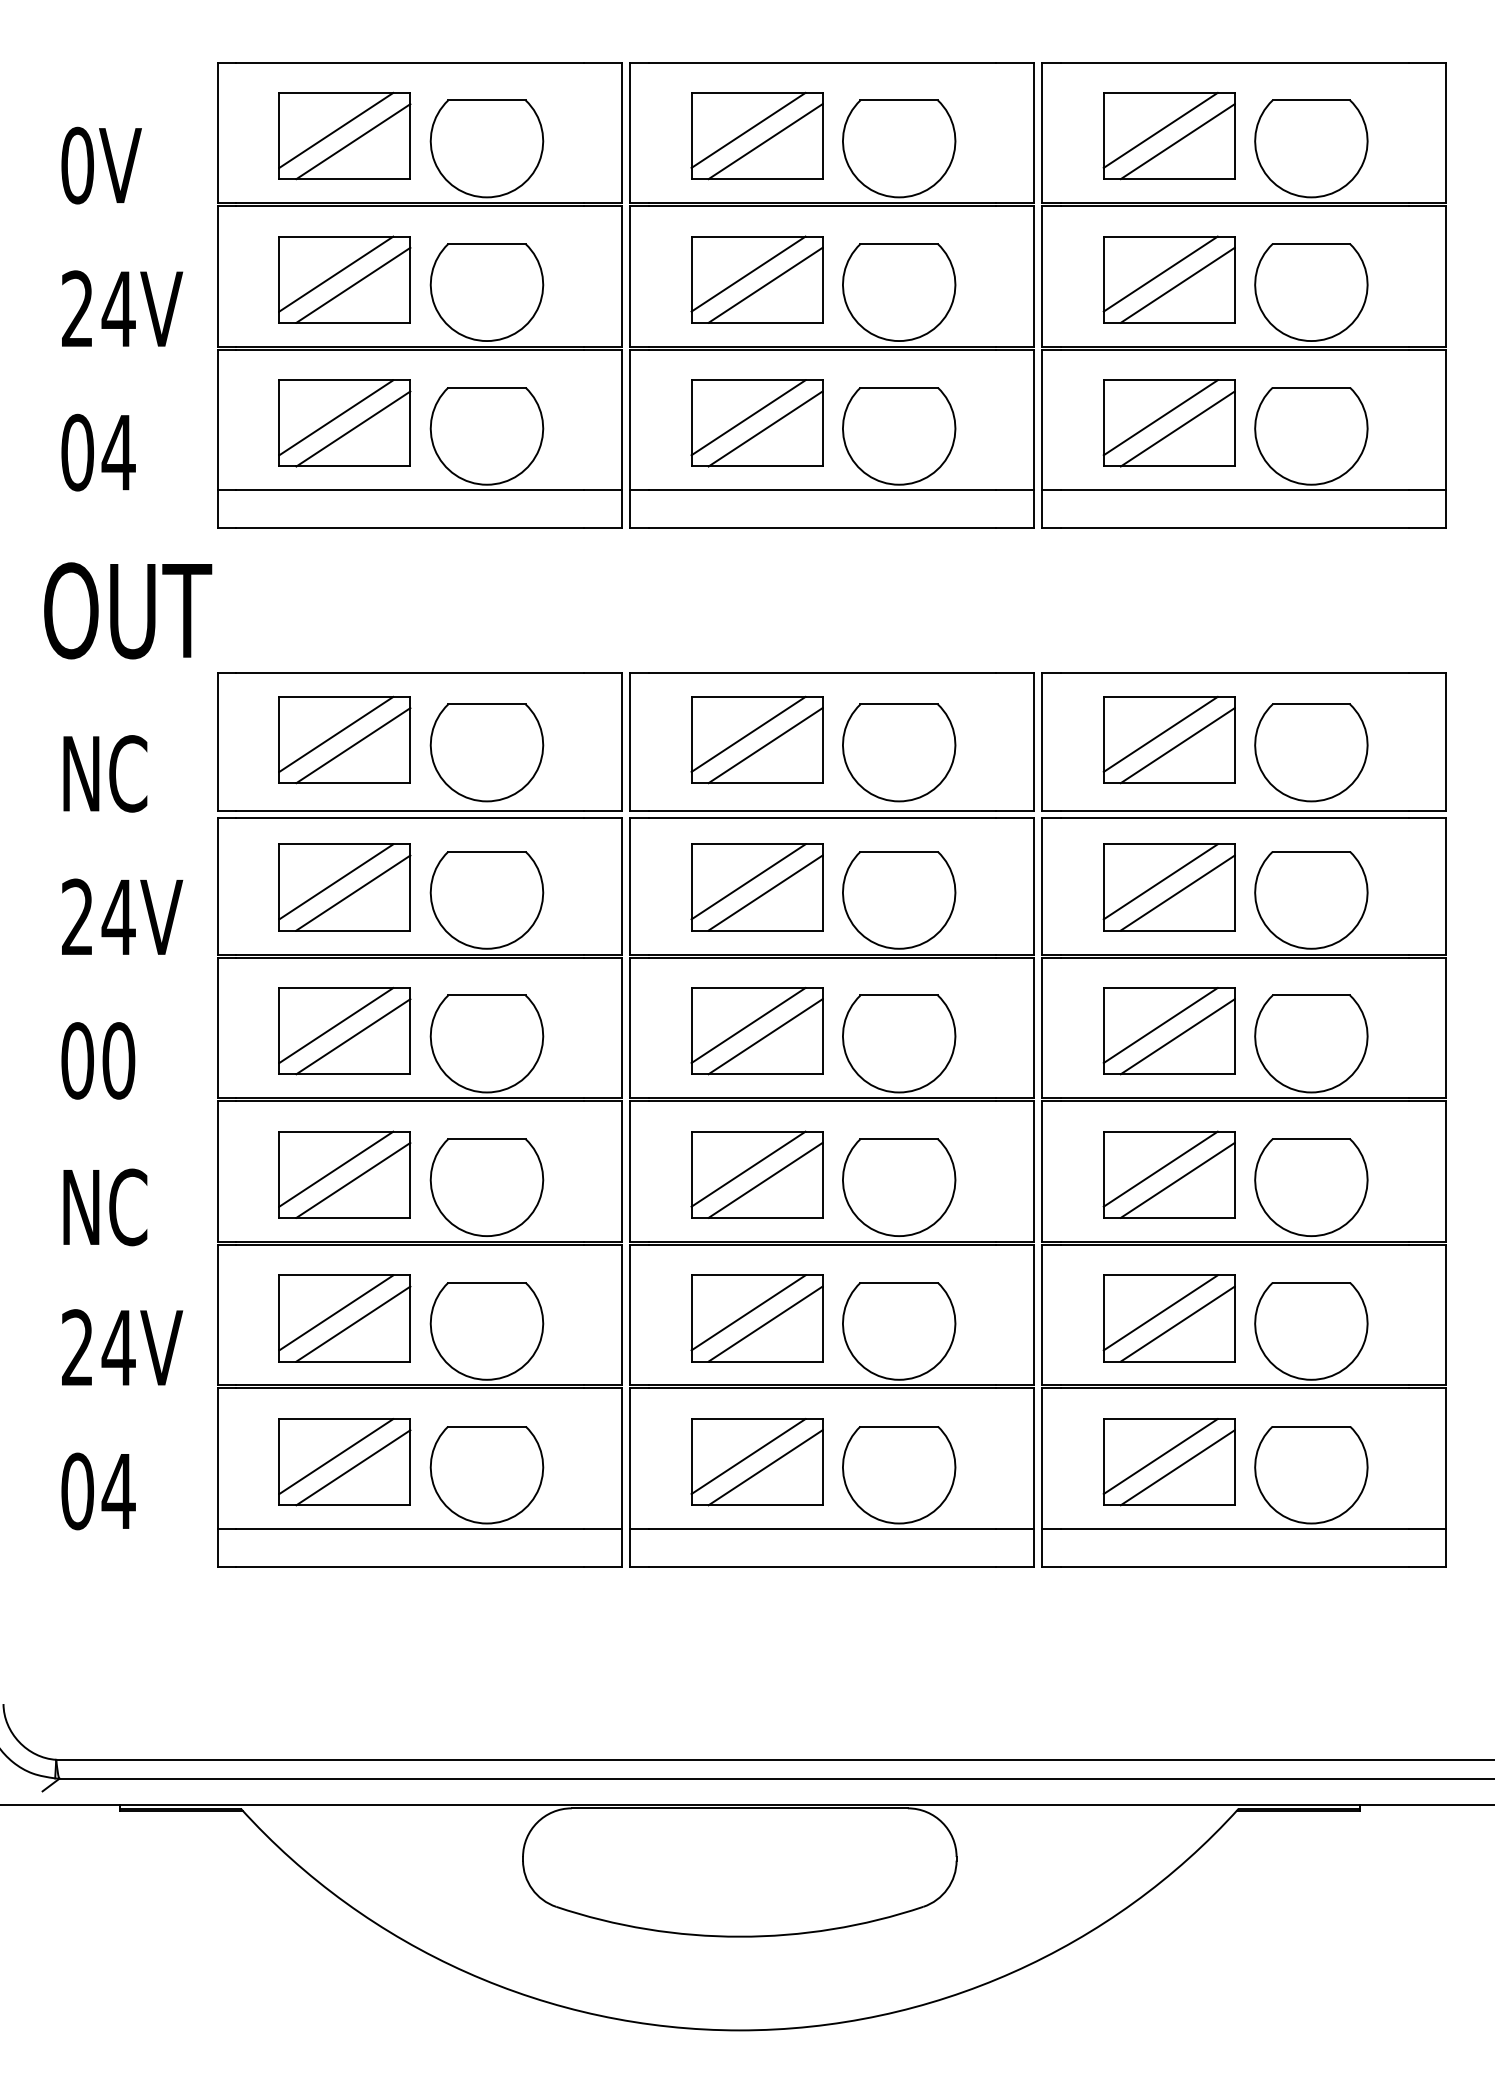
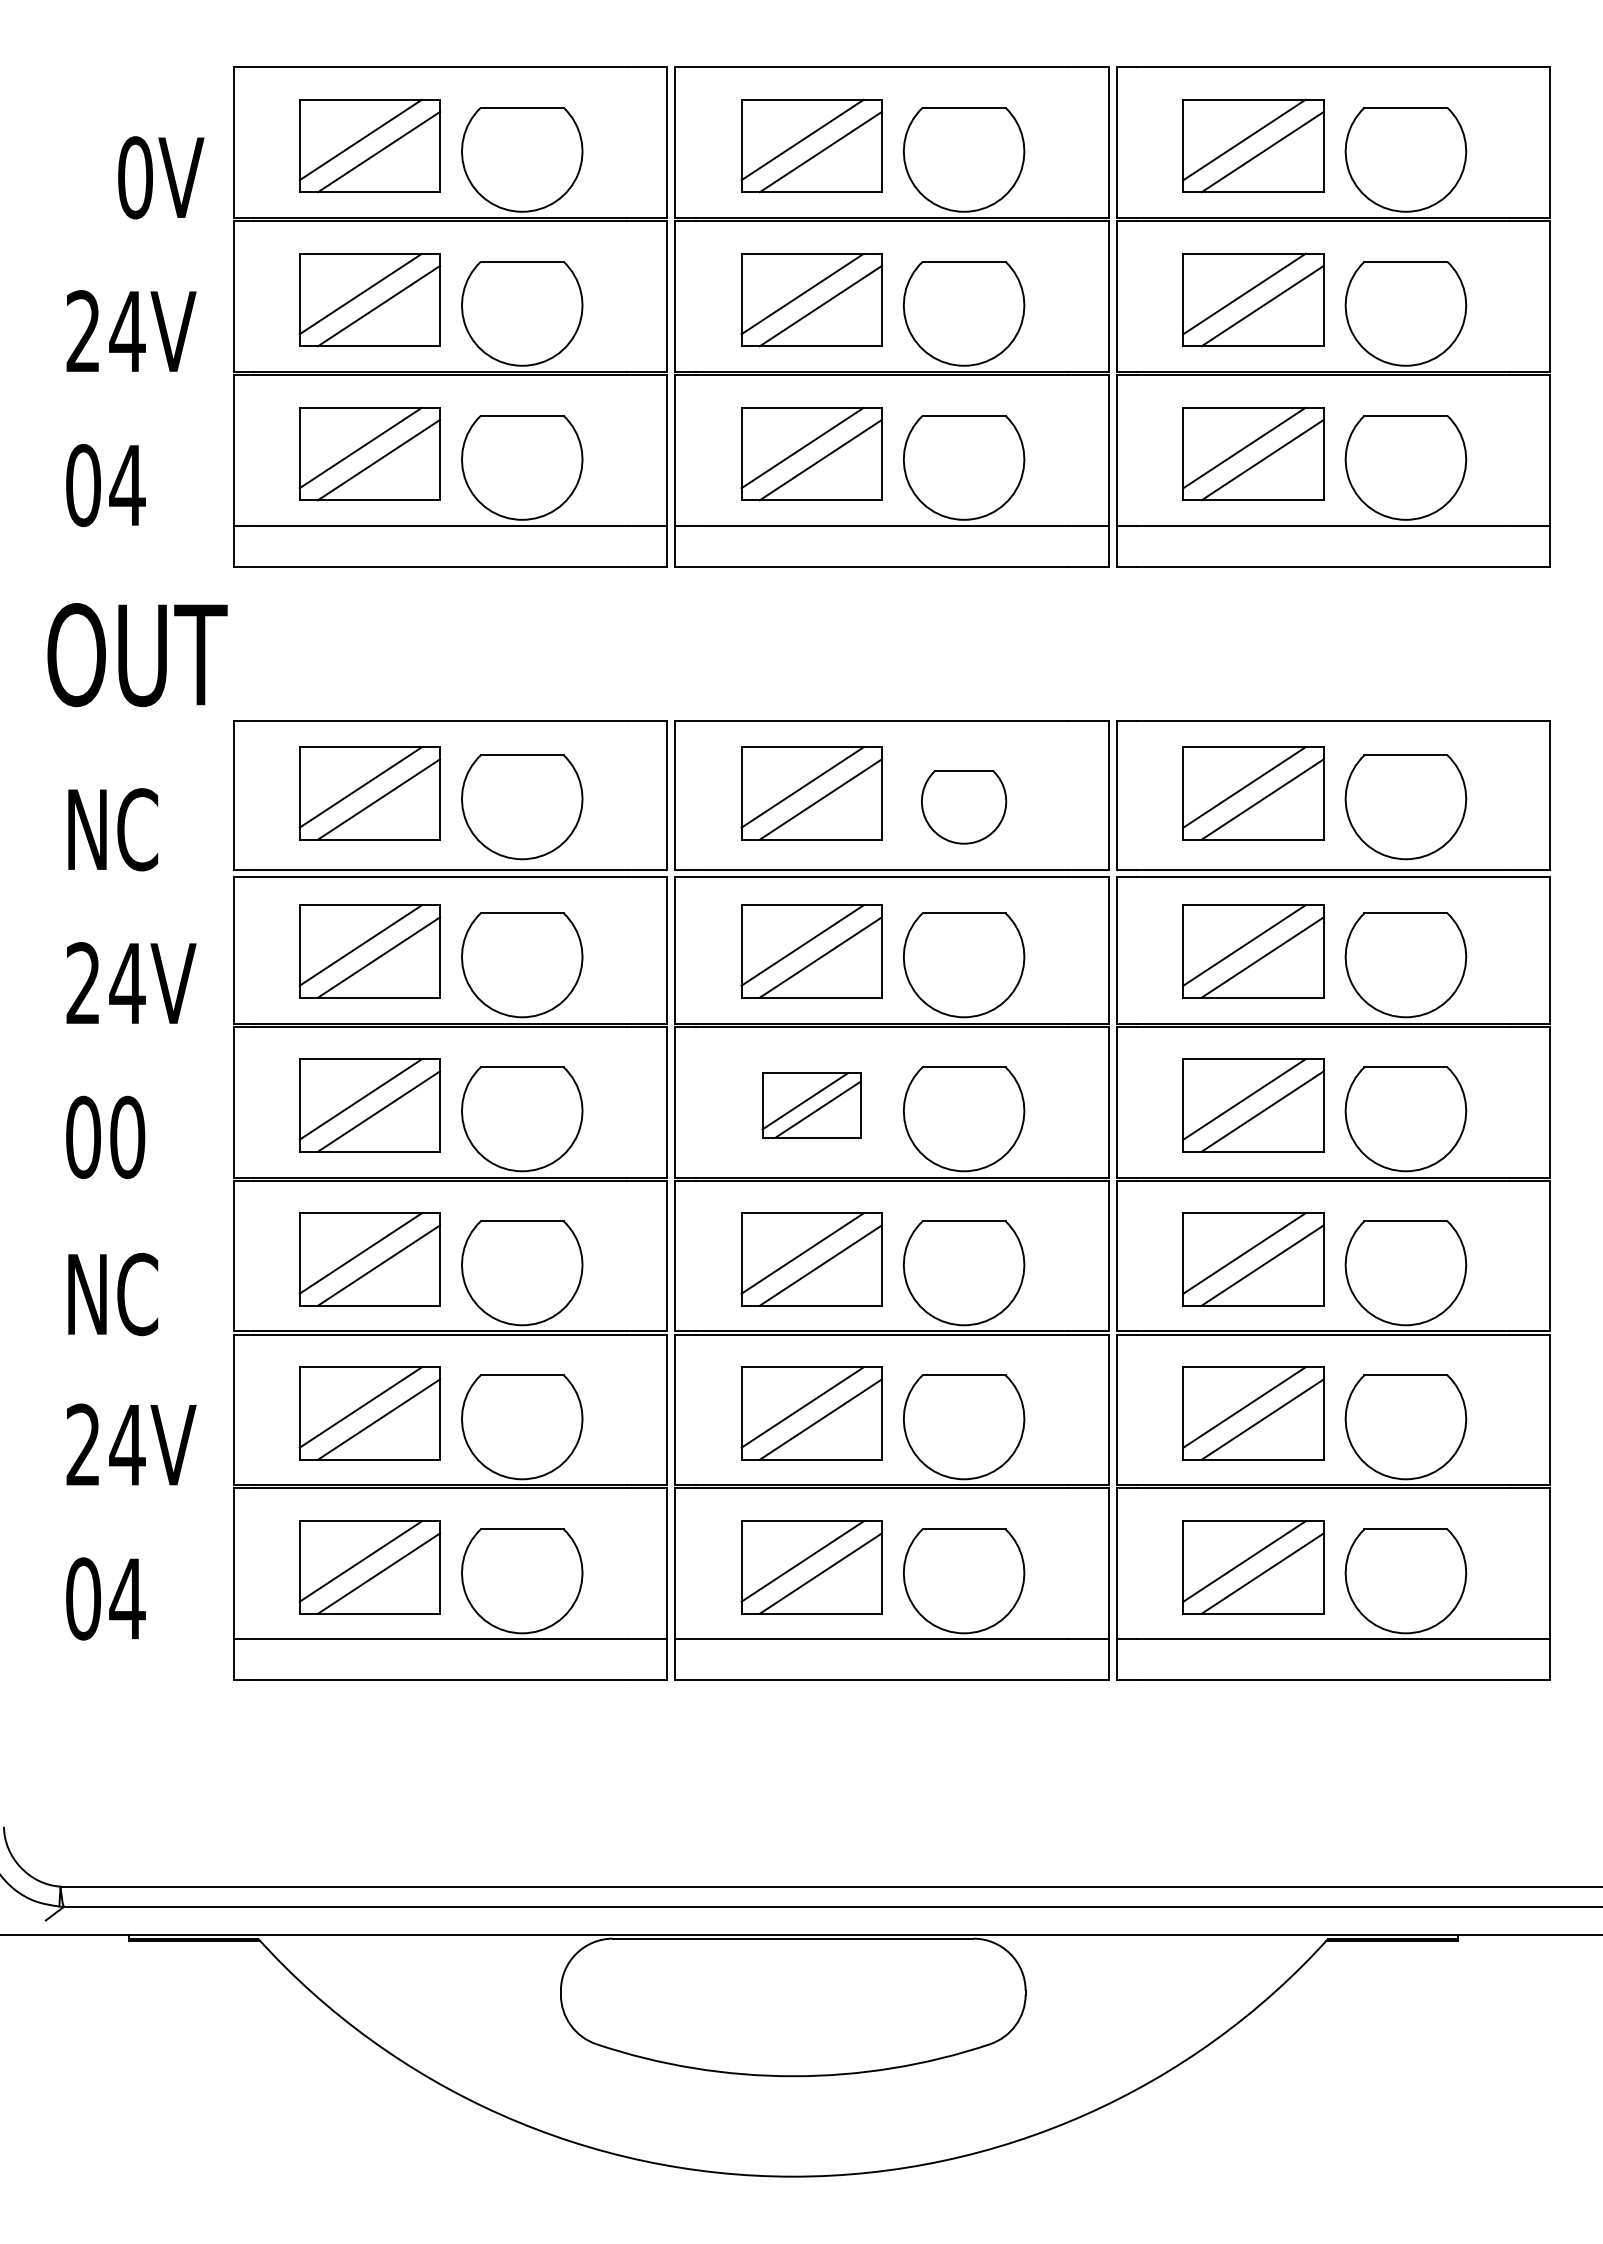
text: (101, 165) -> (161, 177), moved
part: (898, 753) -> (963, 807), size x0.7
part: (756, 1031) -> (811, 1105), size x0.7

